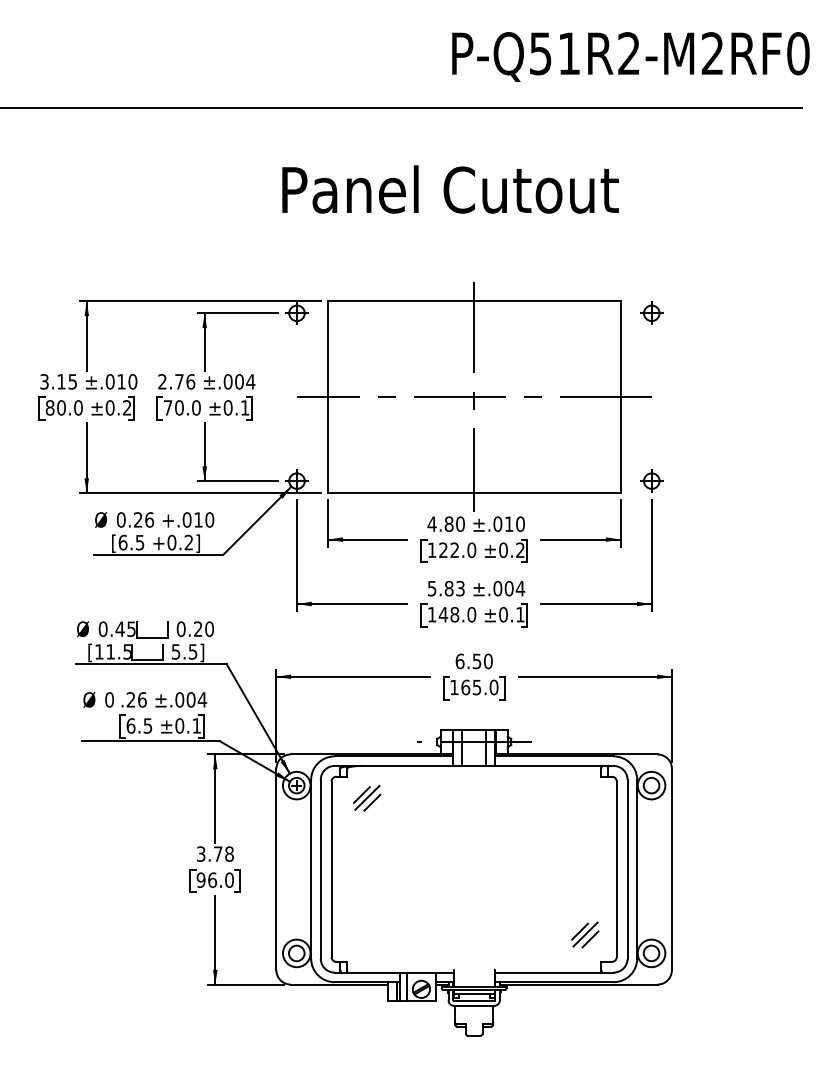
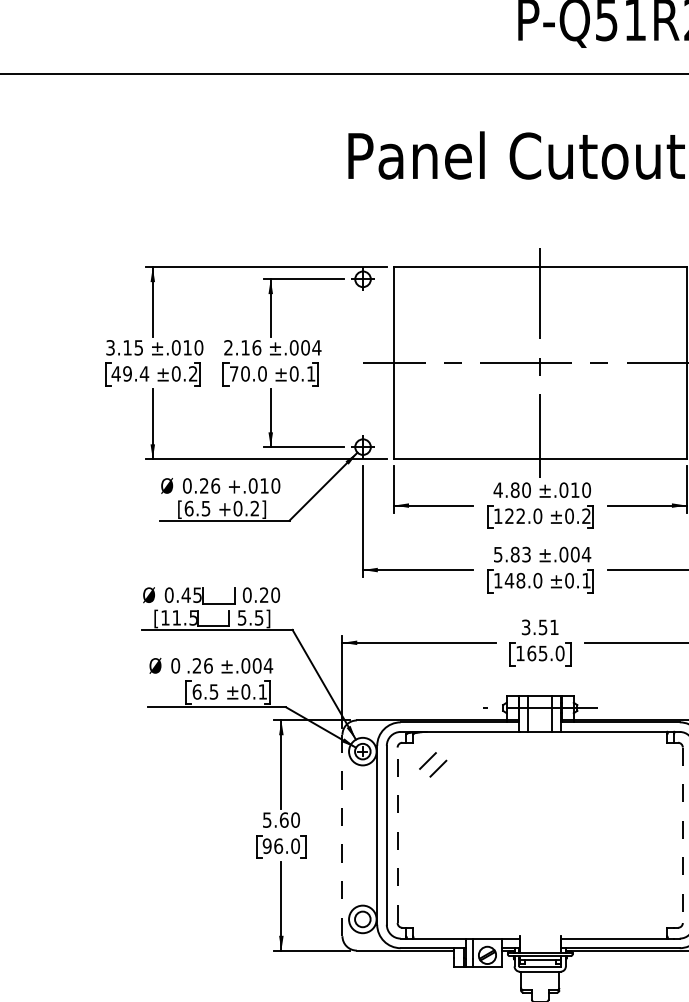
text: (179, 381) -> (245, 347), 2.76 -> 2.16
text: (64, 407) -> (130, 373), 80.0 -> 49.4
text: (473, 661) -> (539, 627), 6.50 -> 3.51
line: (367, 797) -> (433, 763), removed
text: (215, 853) -> (281, 819), 3.78 -> 5.60
line: (276, 869) -> (342, 835), solid -> dashed
line: (331, 869) -> (397, 835), solid -> dashed
line: (616, 869) -> (682, 835), solid -> dashed
part: (585, 934) -> (651, 900), removed

